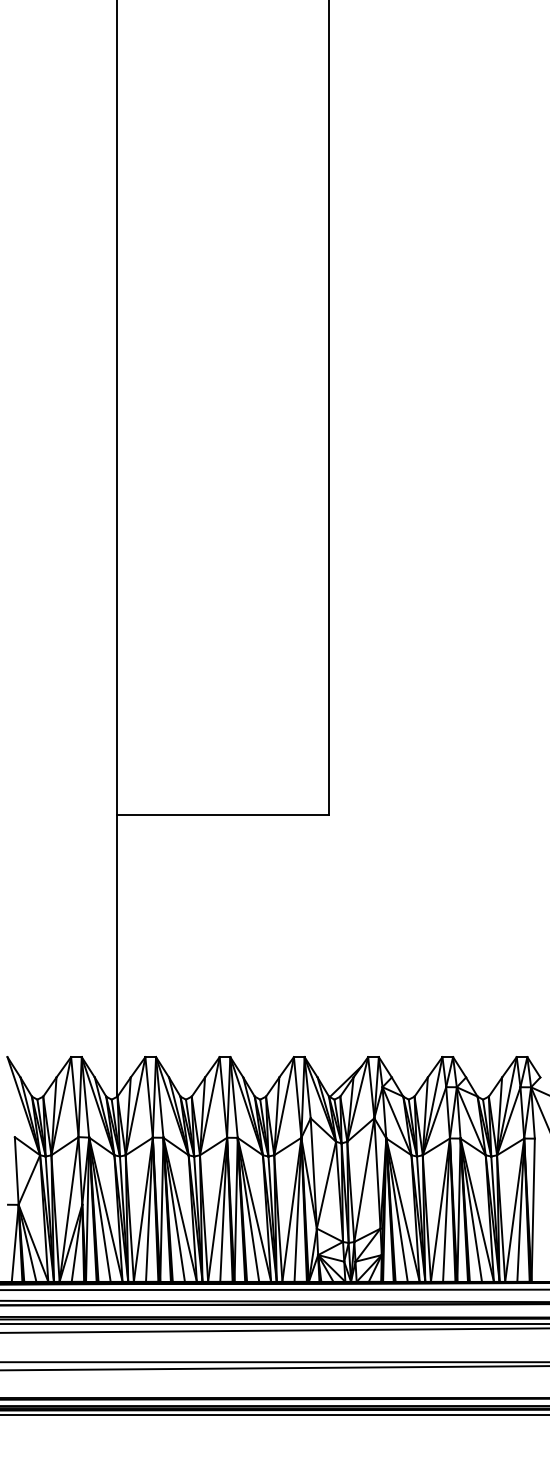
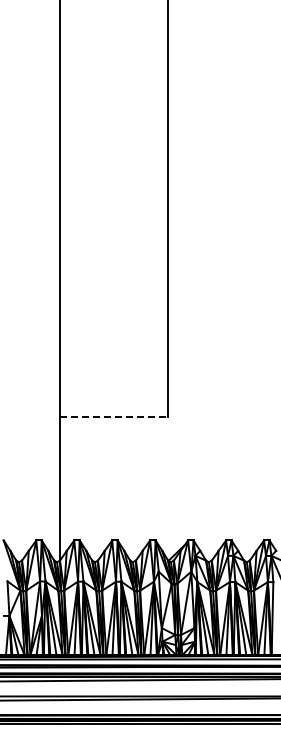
line: (224, 814) -> (114, 416), solid -> dashed

